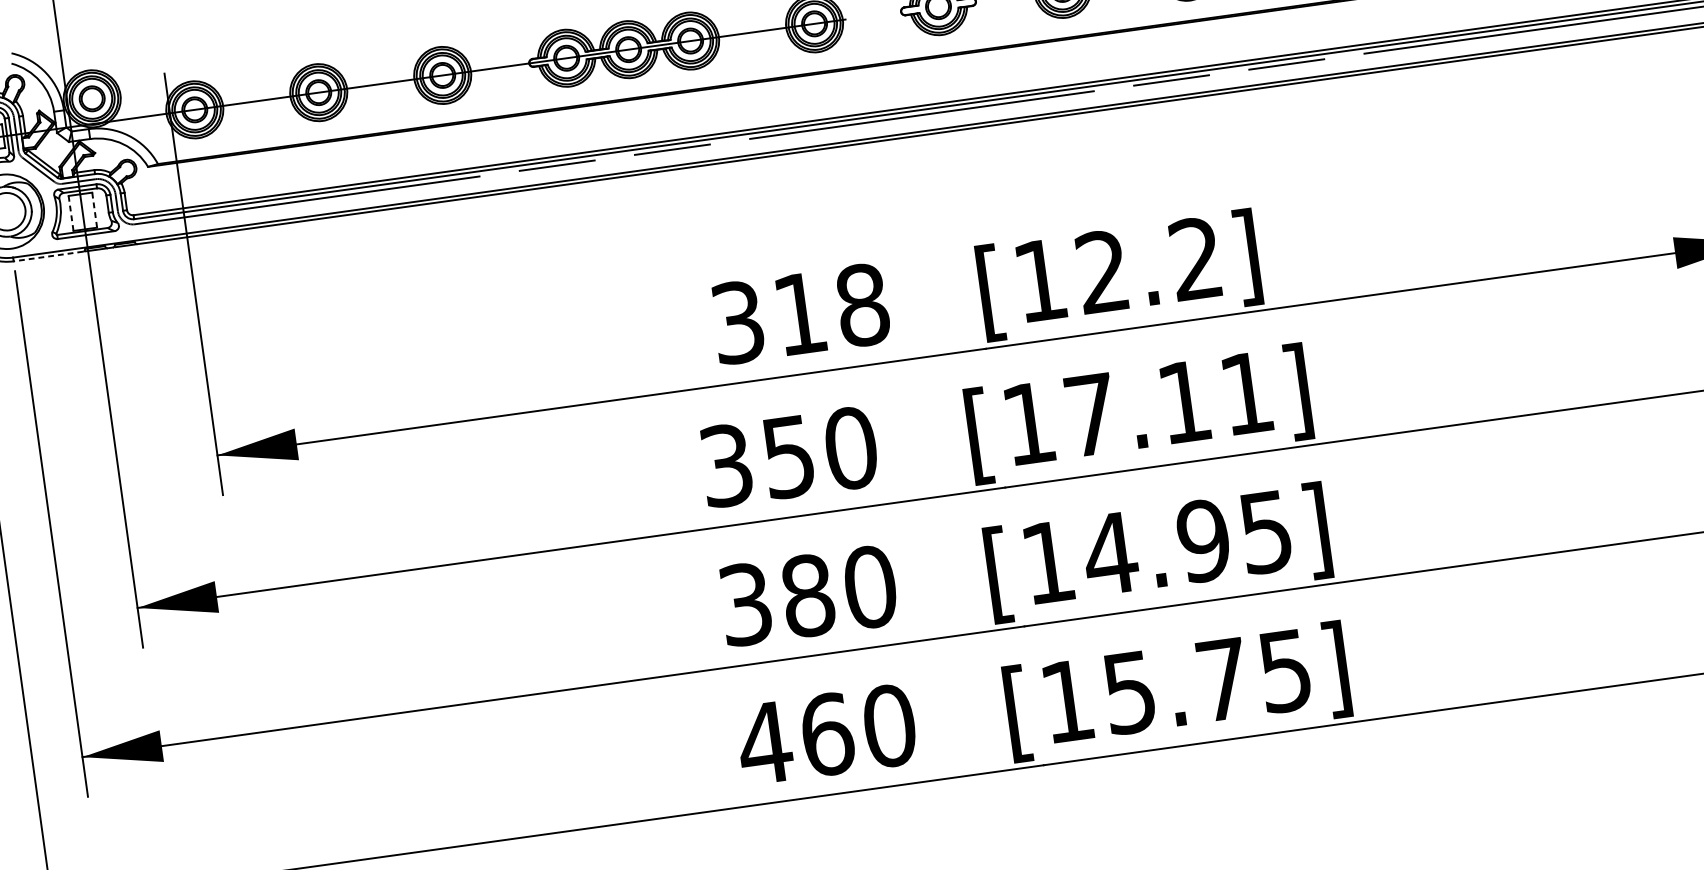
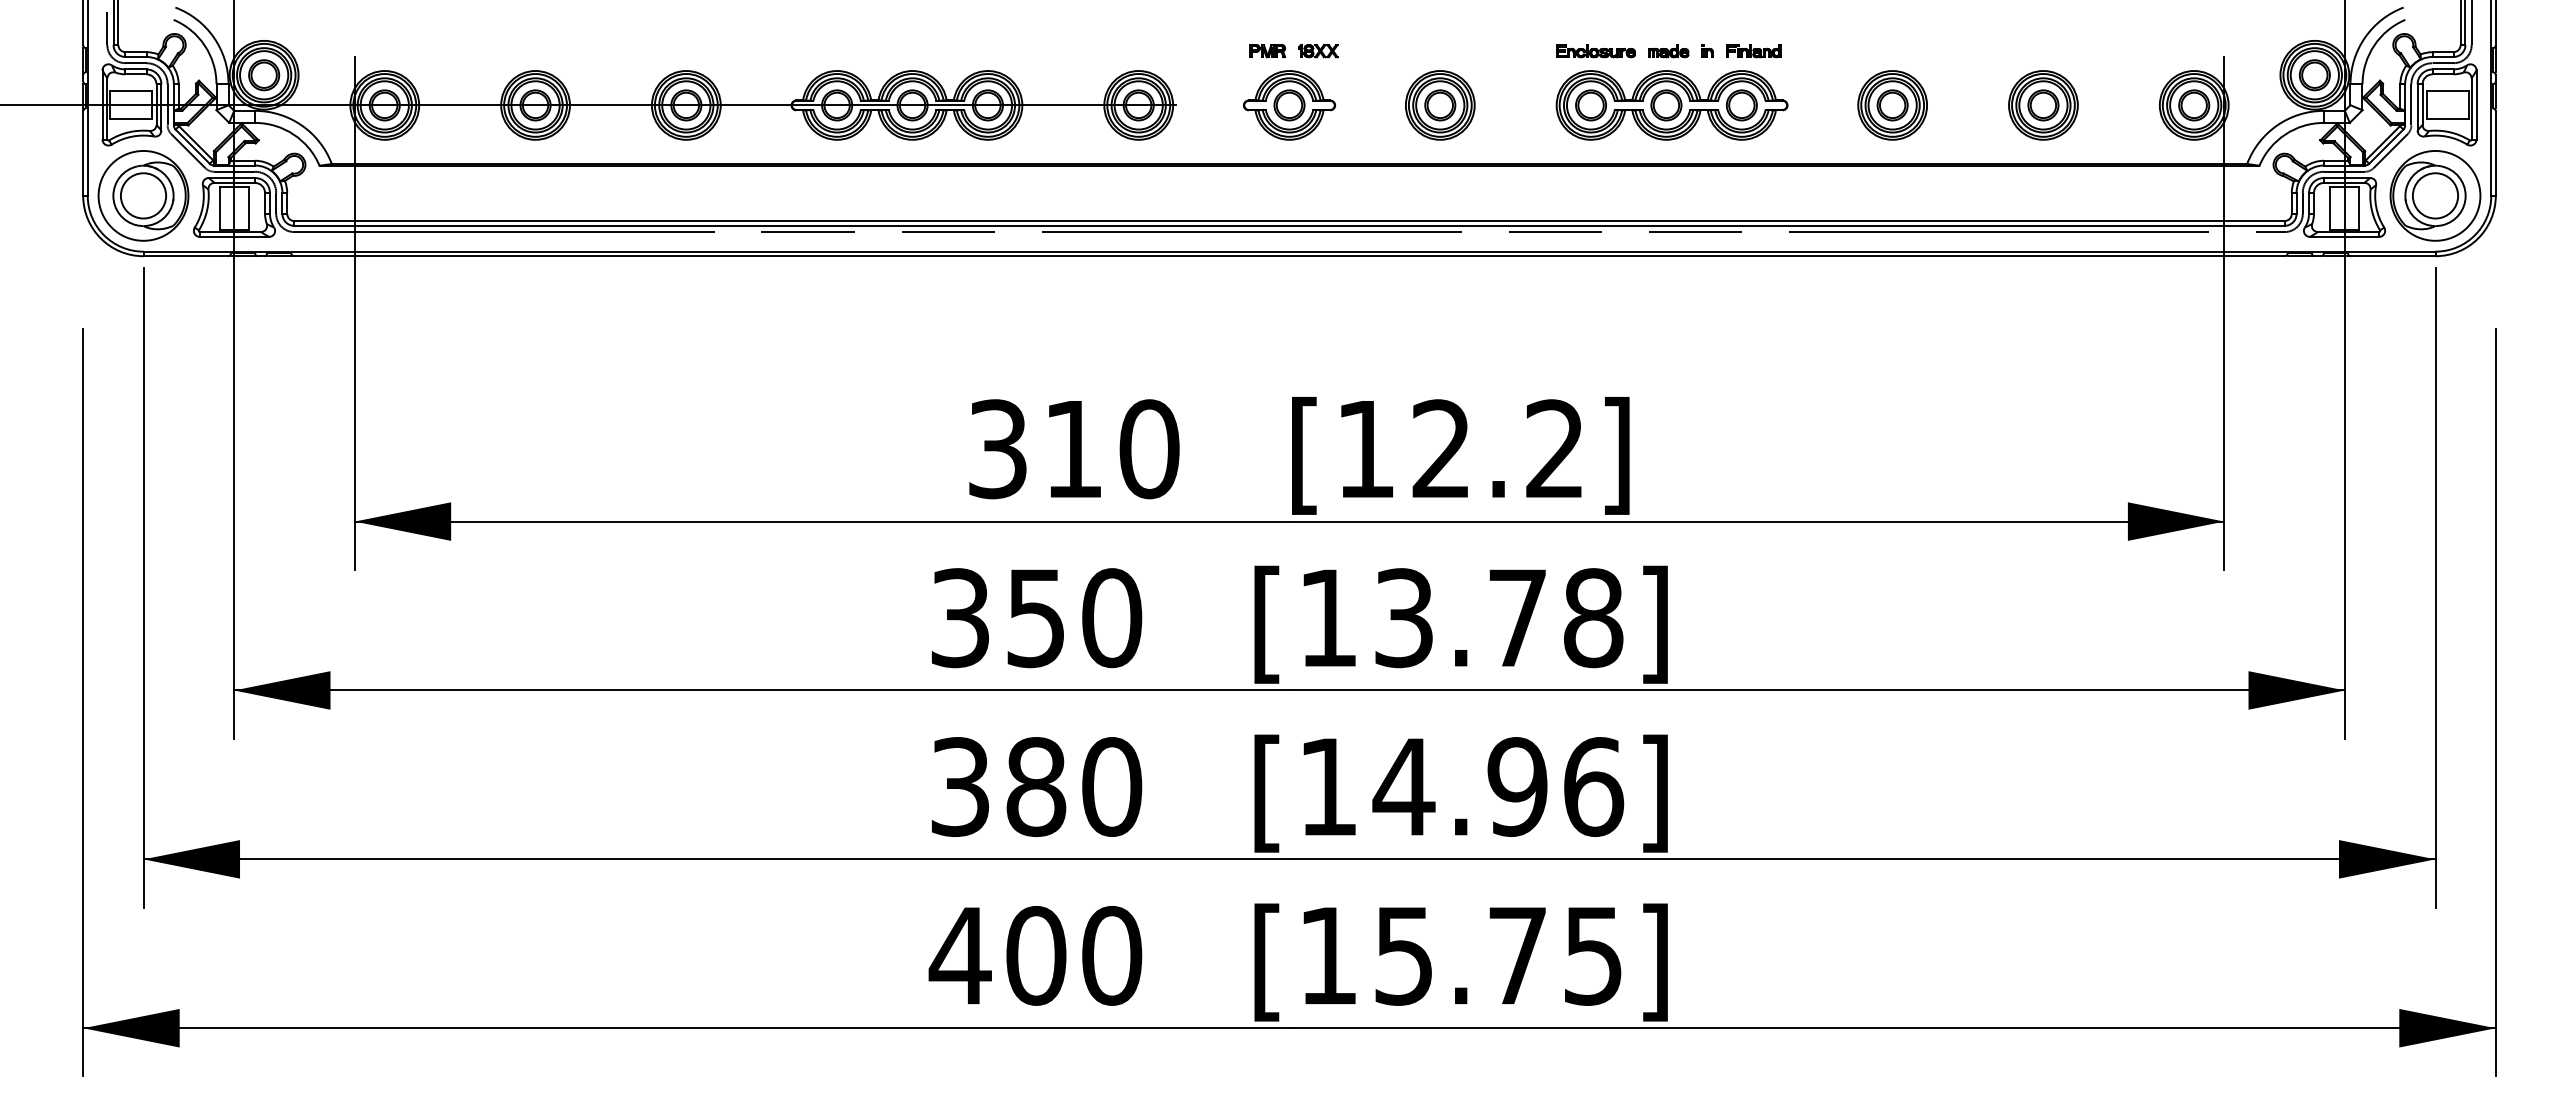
line: (94, 210) -> (248, 208), dashed -> solid
line: (70, 214) -> (219, 209), dashed -> solid
line: (48, 256) -> (185, 256), dashed -> solid
text: (862, 305) -> (1149, 449), 318 -> 310
text: (1169, 404) -> (1499, 618), [17.11] -> [13.78]
text: (1267, 532) -> (1594, 787), [14.95] -> [14.96]
text: (827, 734) -> (1036, 955), 460 -> 400

